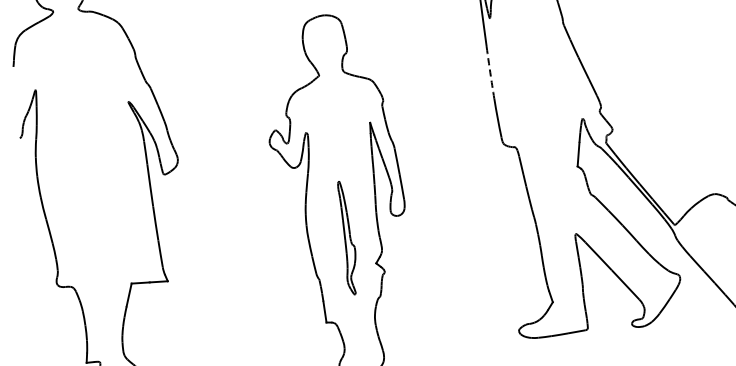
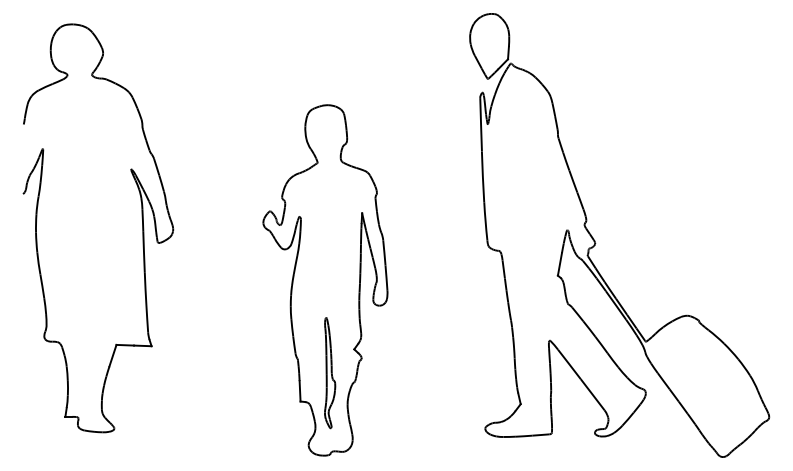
arc: (489, 72) -> (482, 176), dashed -> solid
part: (349, 238) -> (330, 373), moved

